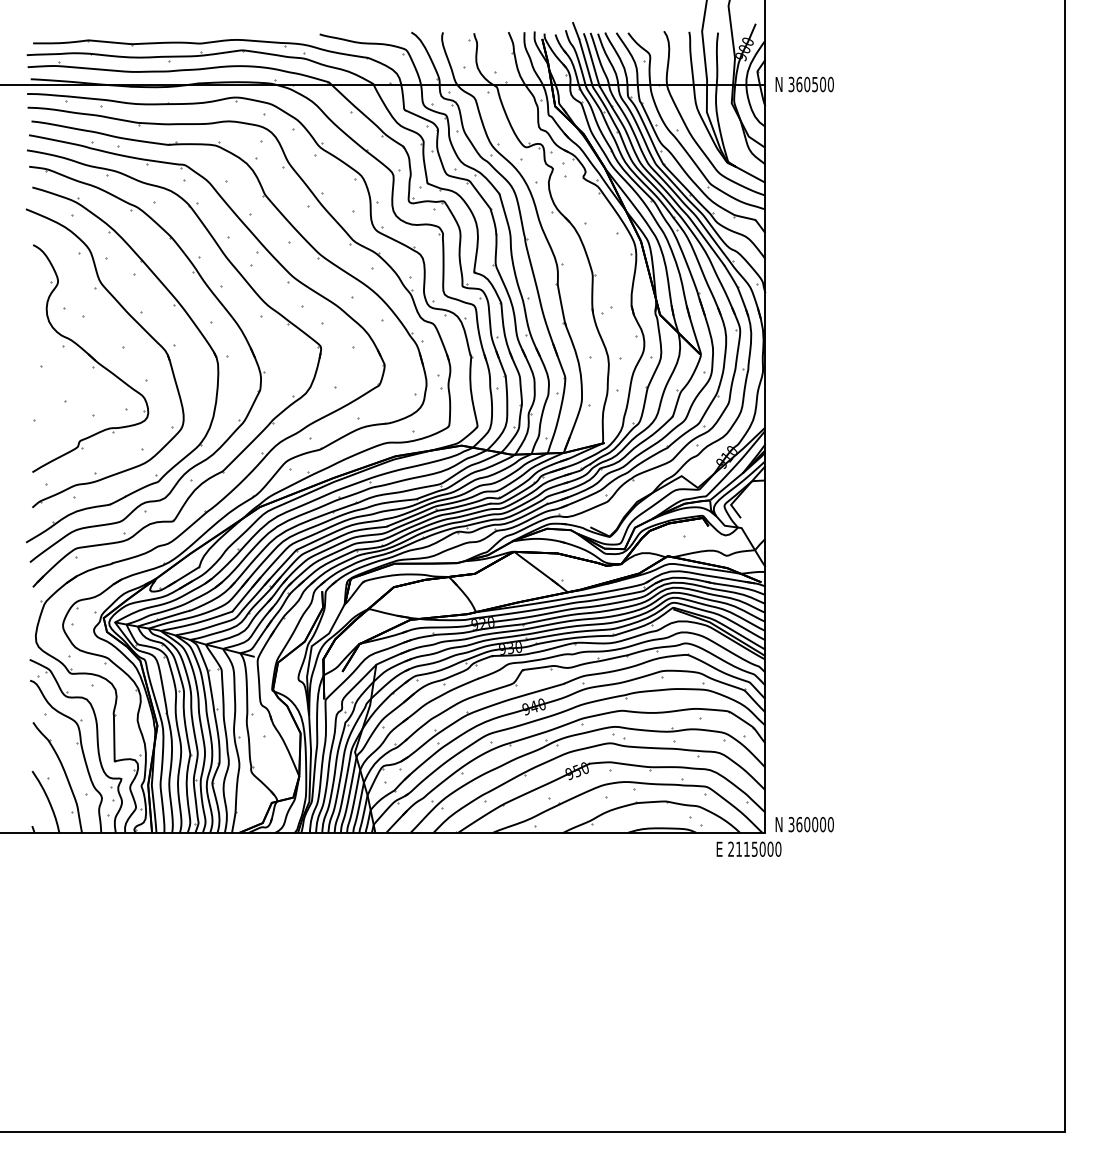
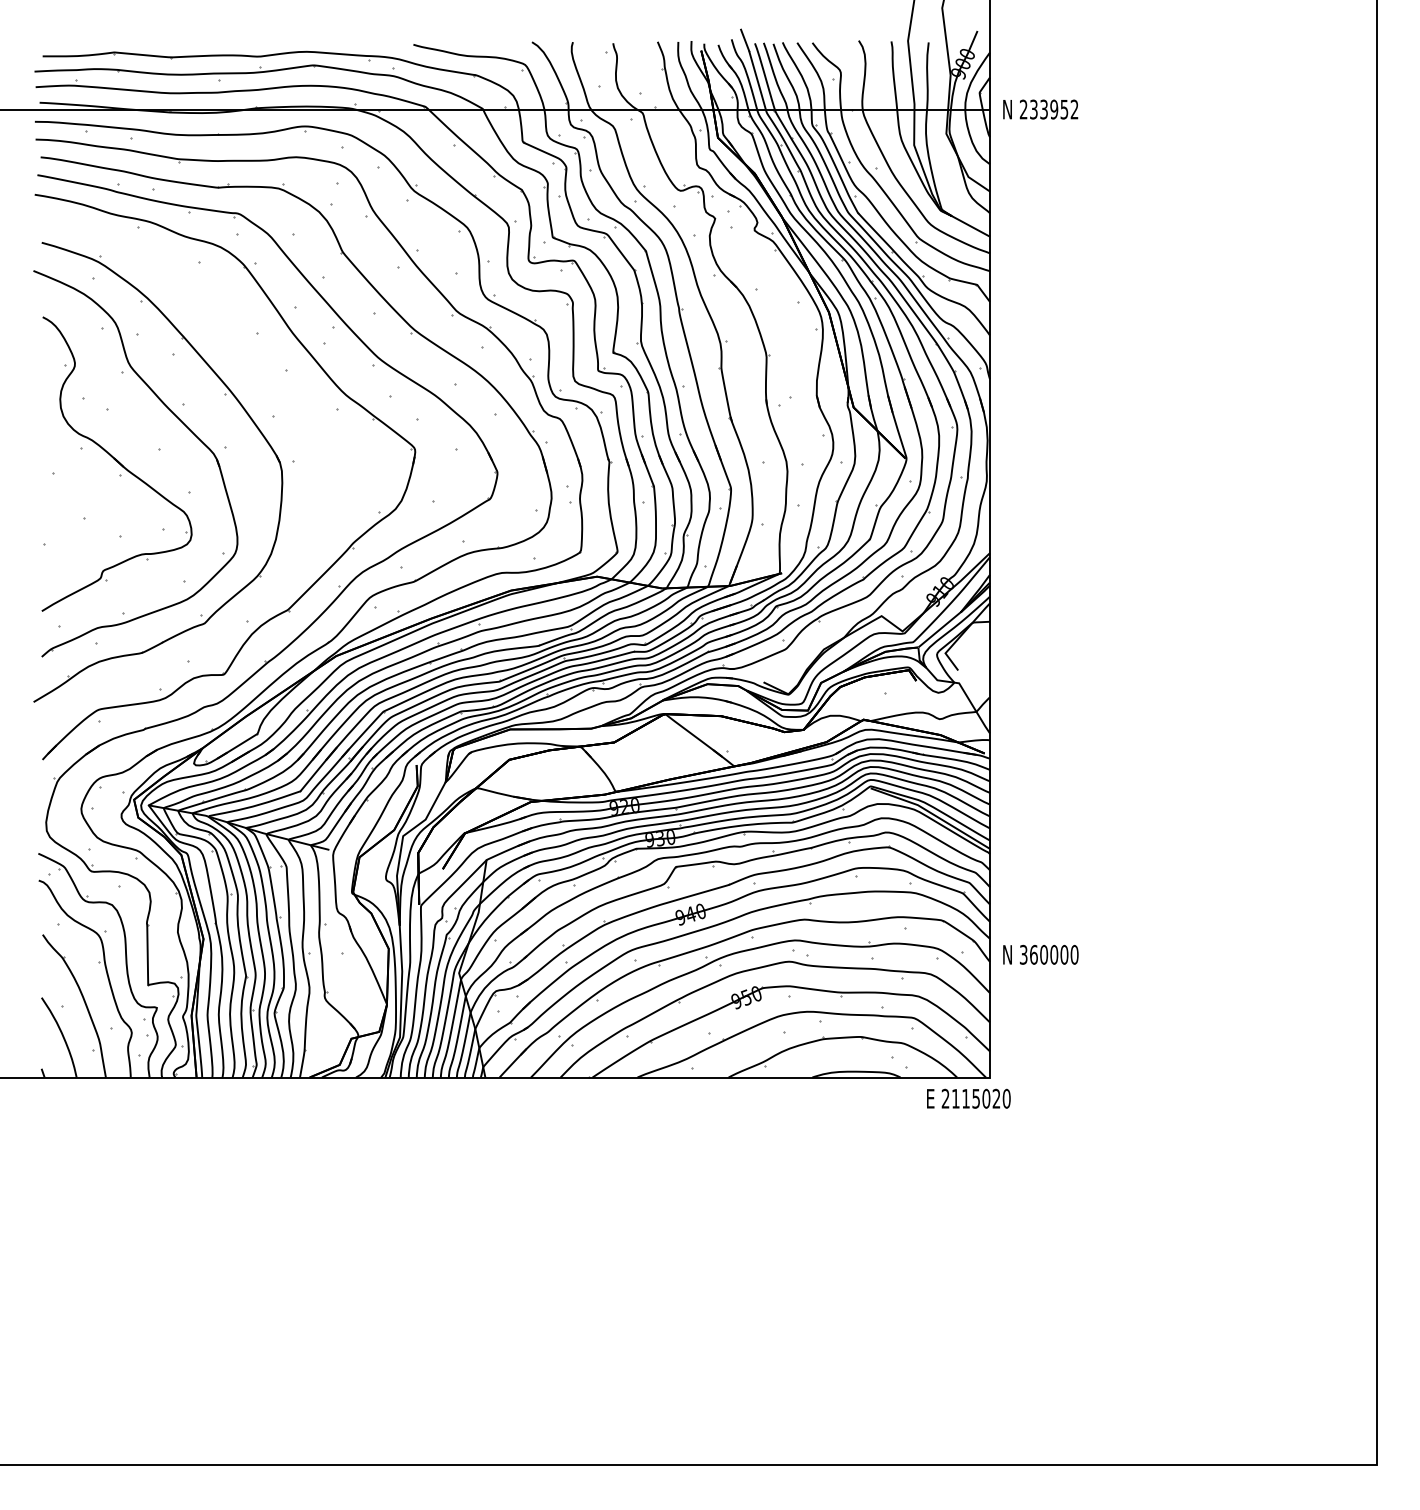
text: (811, 84) -> (1049, 109), 360500 -> 233952
part: (218, 301) -> (282, 390), removed
text: (804, 824) -> (1040, 954), moved
text: (770, 849) -> (996, 1098), 2115000 -> 2115020

